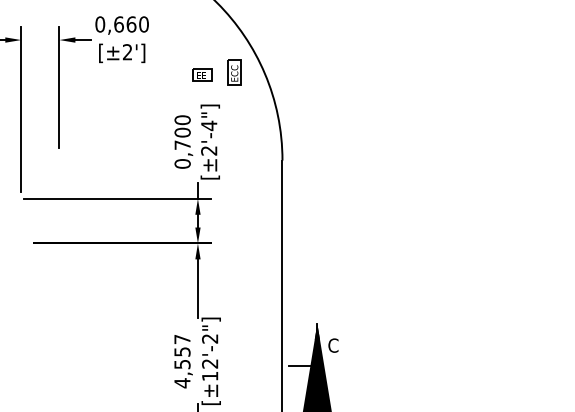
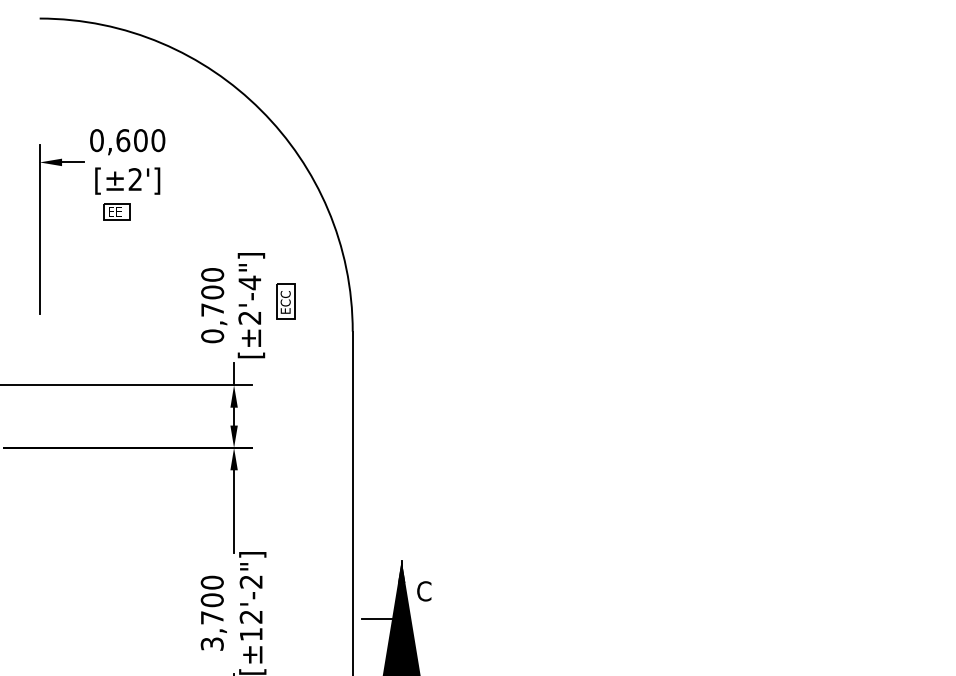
text: (131, 24) -> (140, 140), 0,660 -> 0,600
part: (234, 72) -> (285, 301), moved
part: (202, 75) -> (116, 211), moved
text: (181, 361) -> (211, 613), 4,557 -> 3,700

